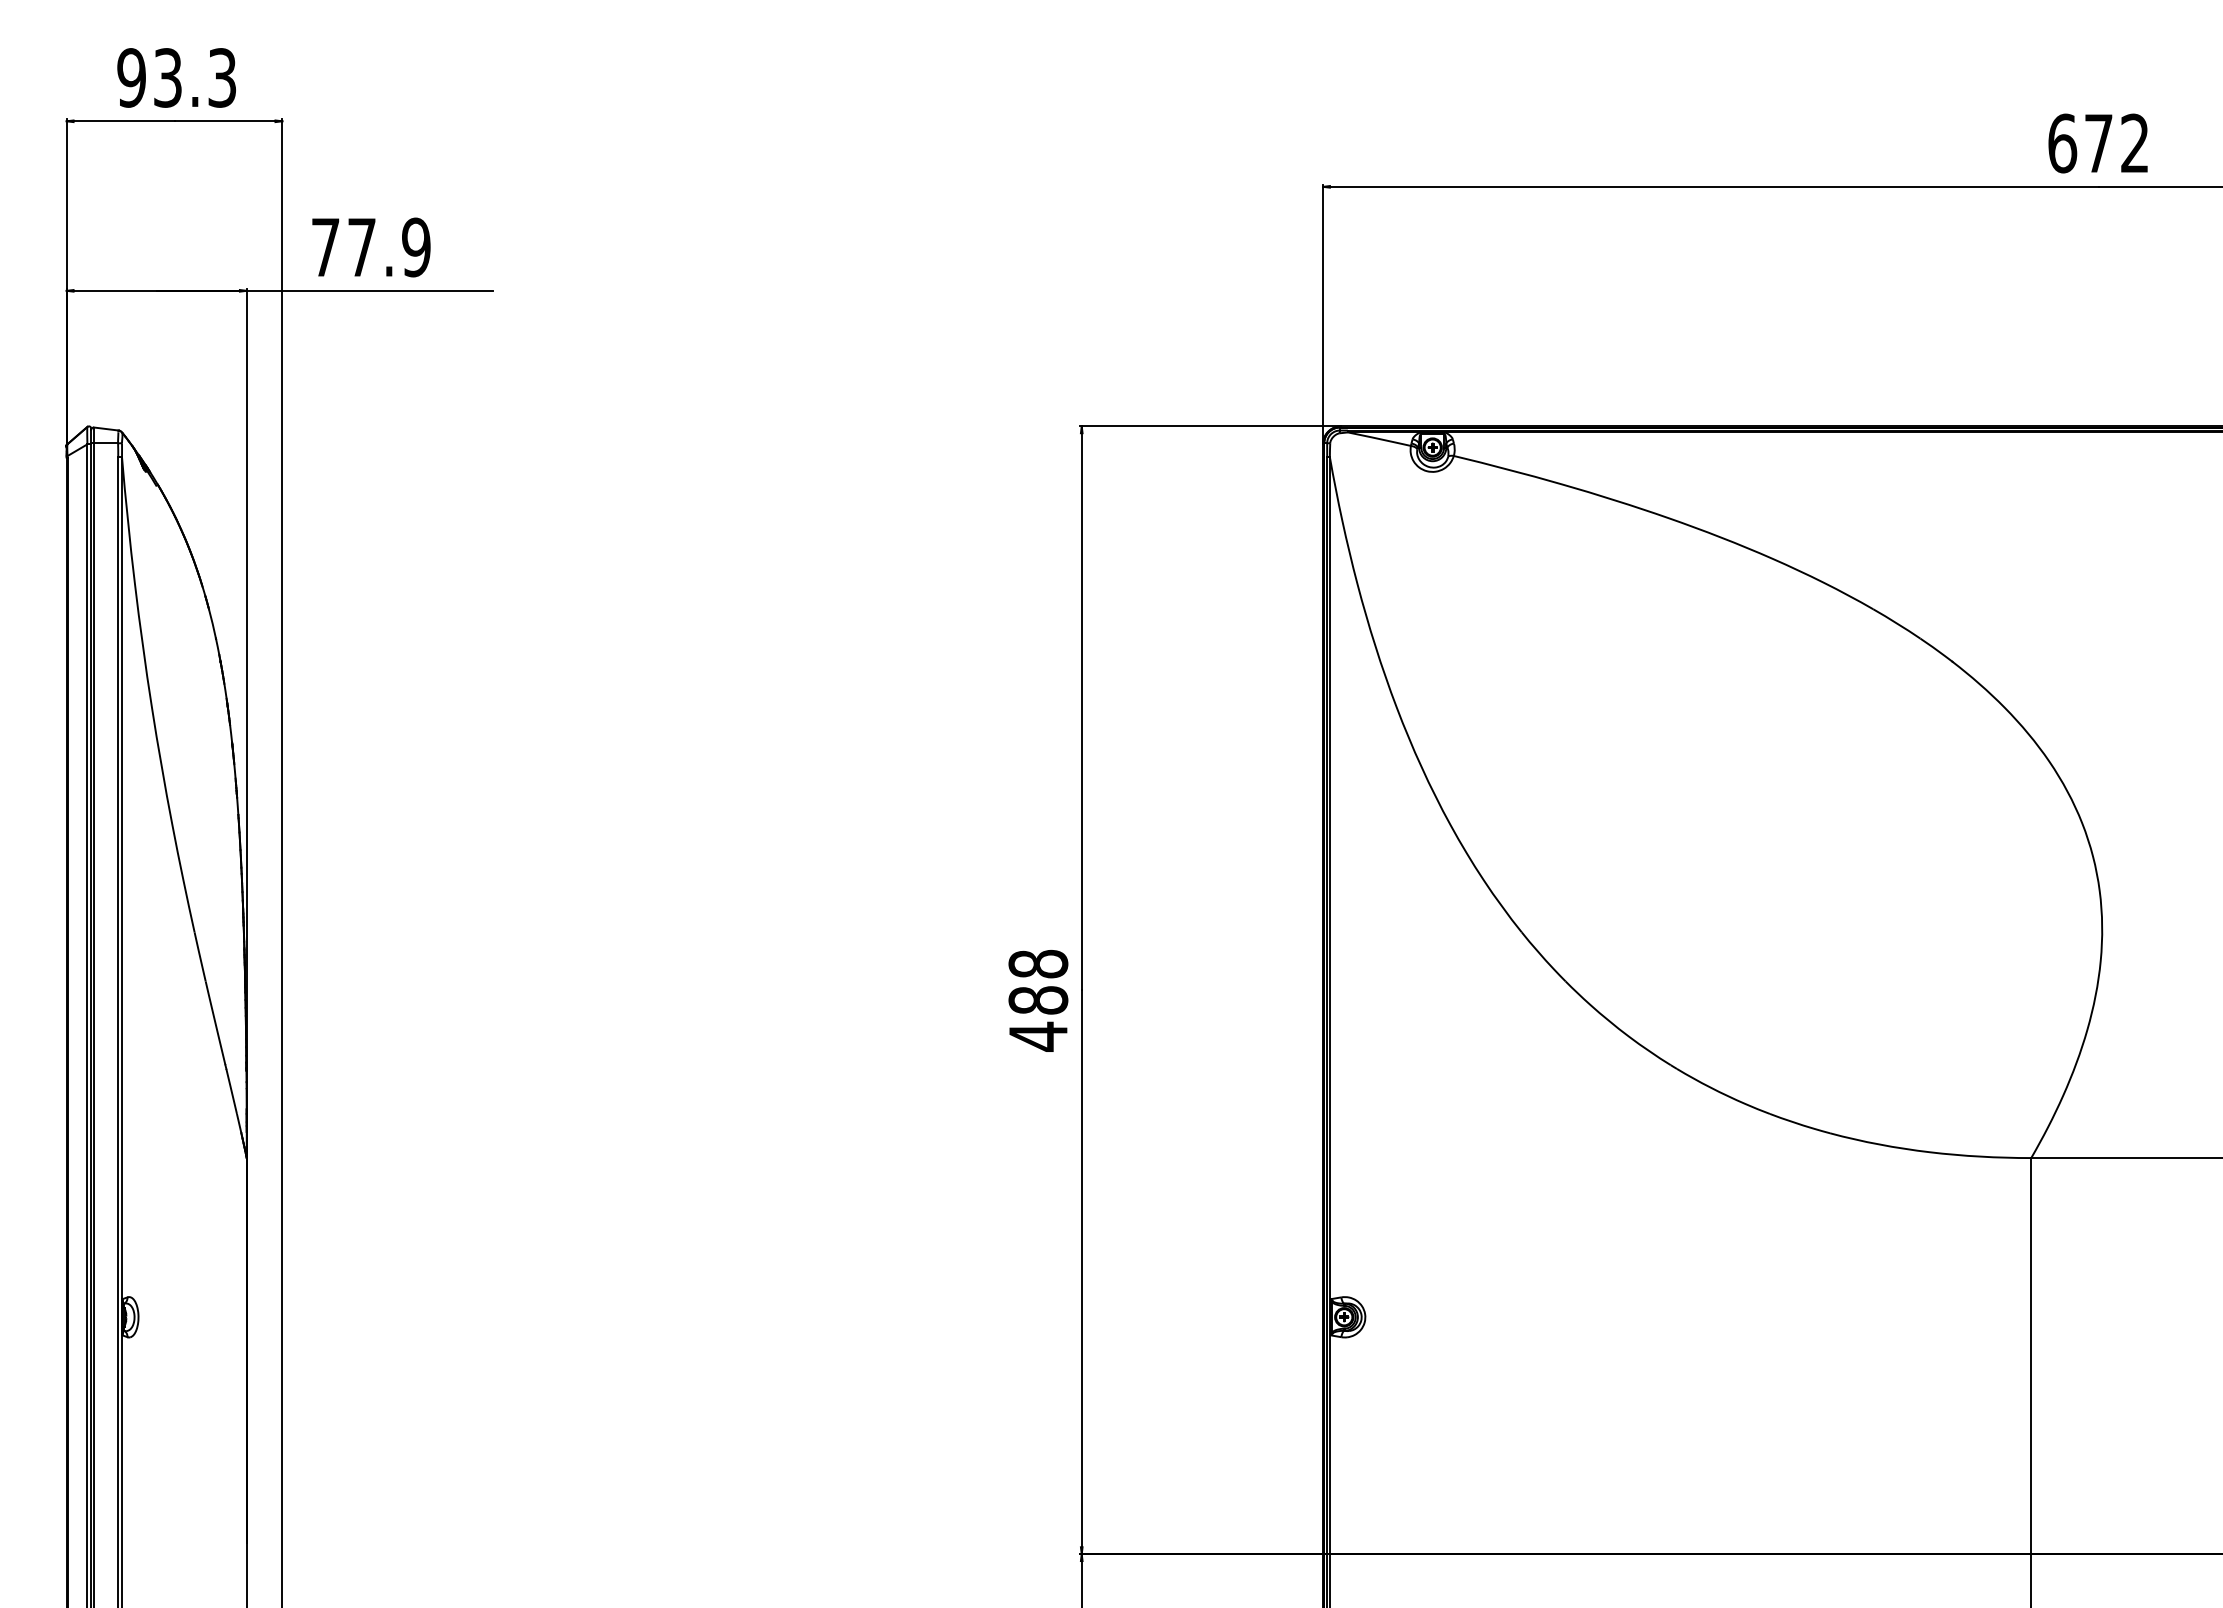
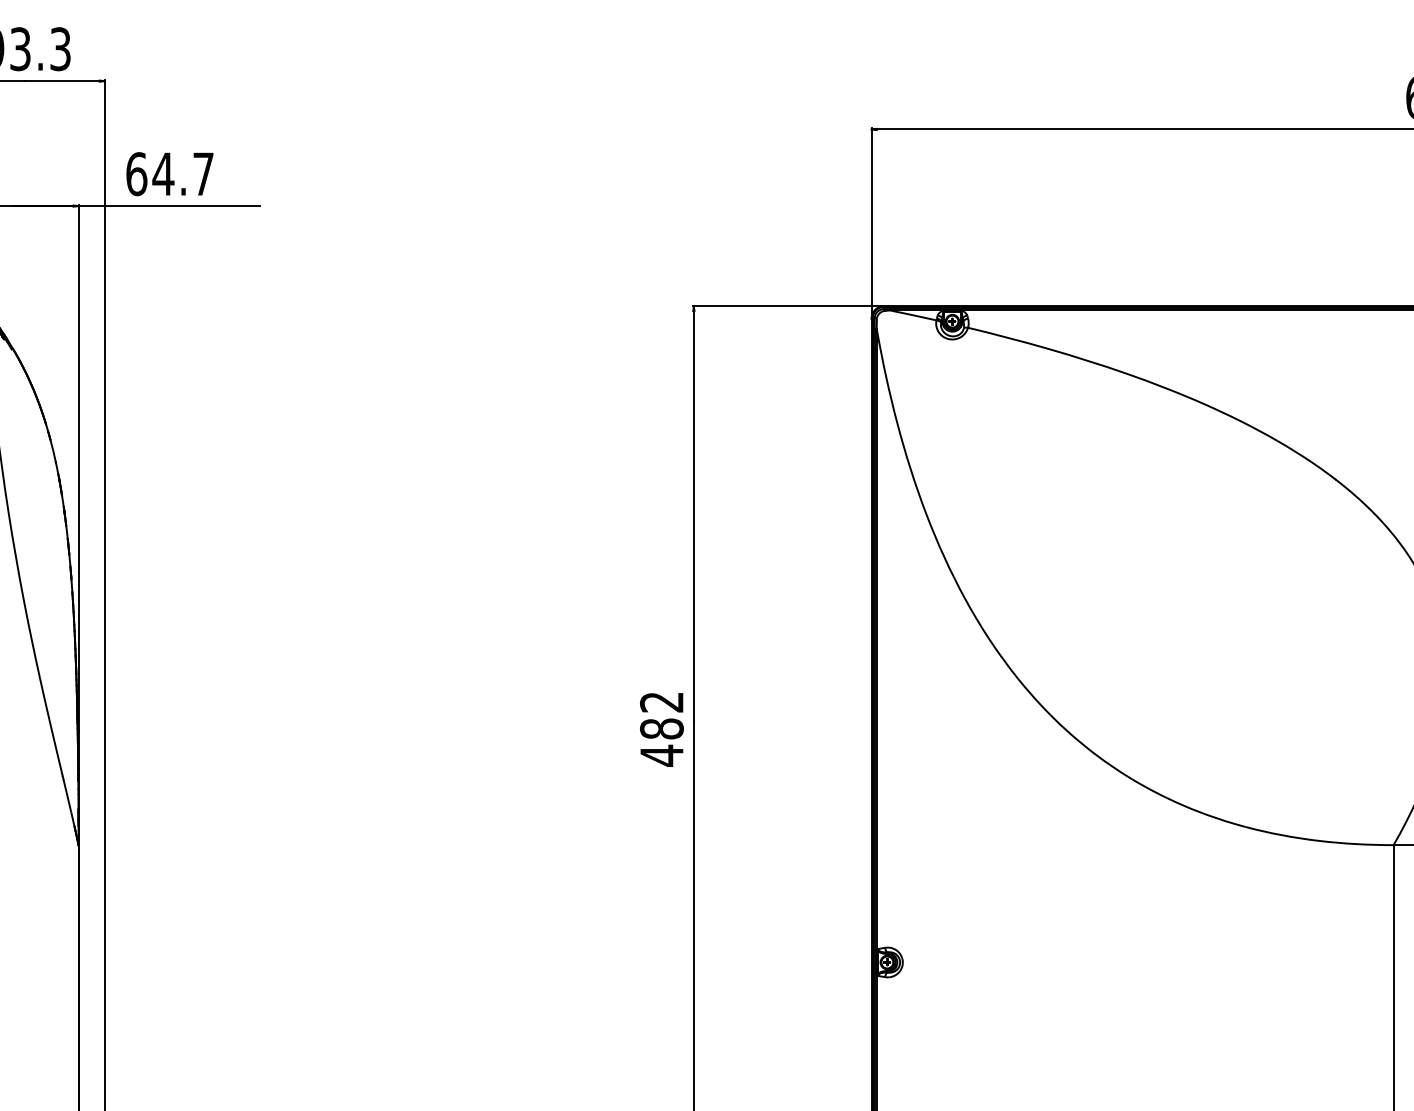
text: (370, 247) -> (169, 174), 77.9 -> 64.7
text: (1038, 963) -> (661, 701), 488 -> 482

